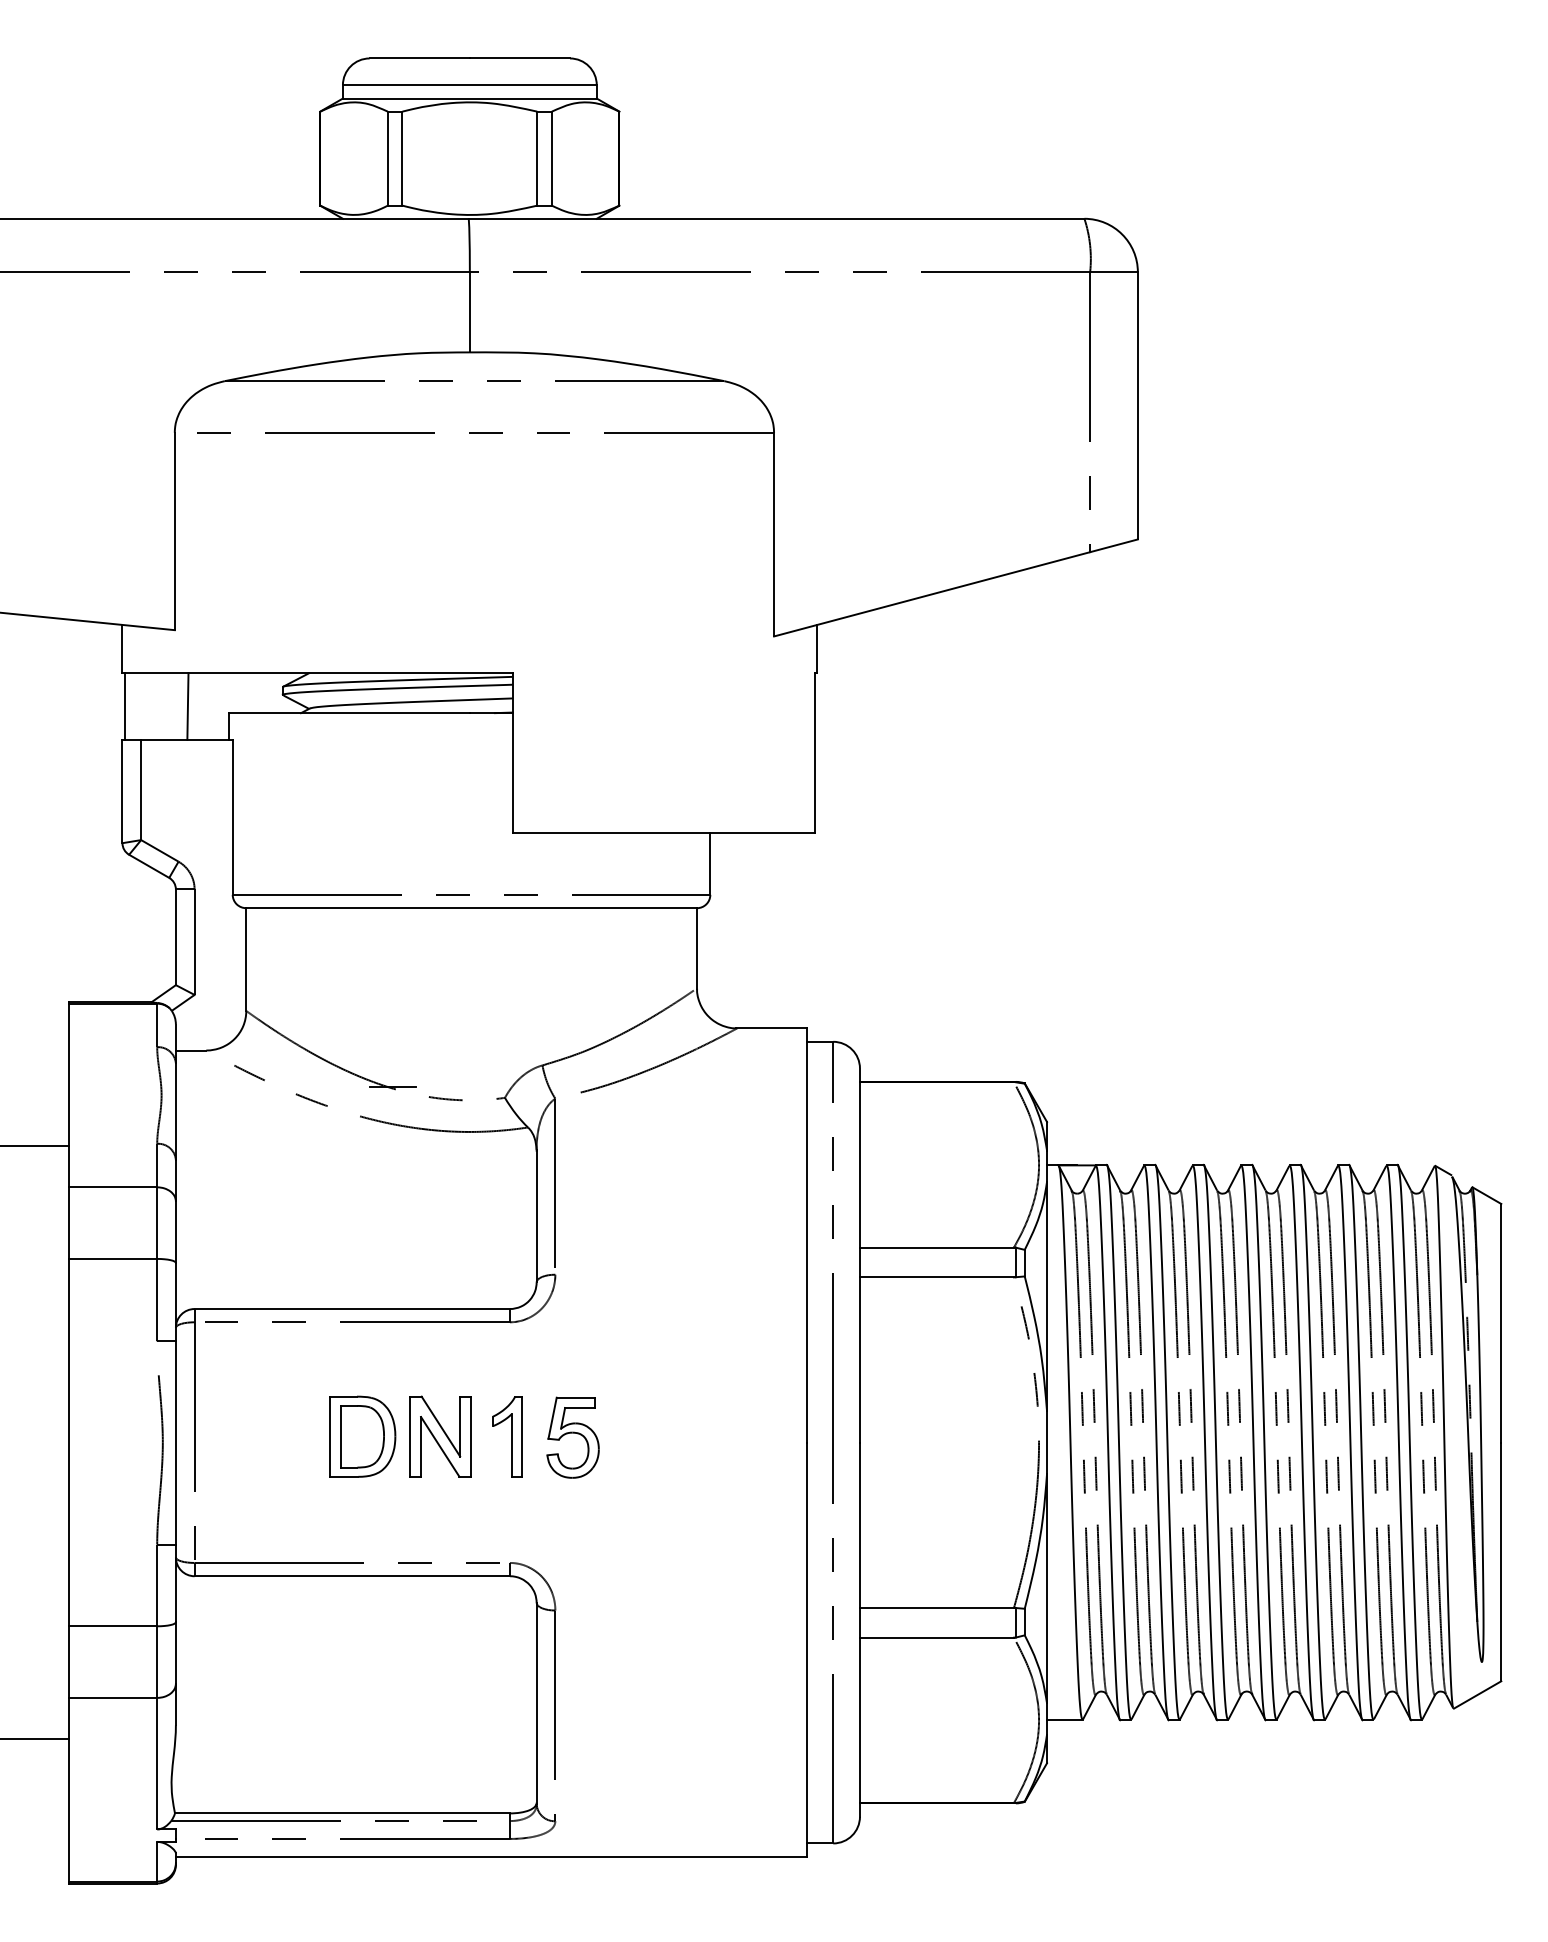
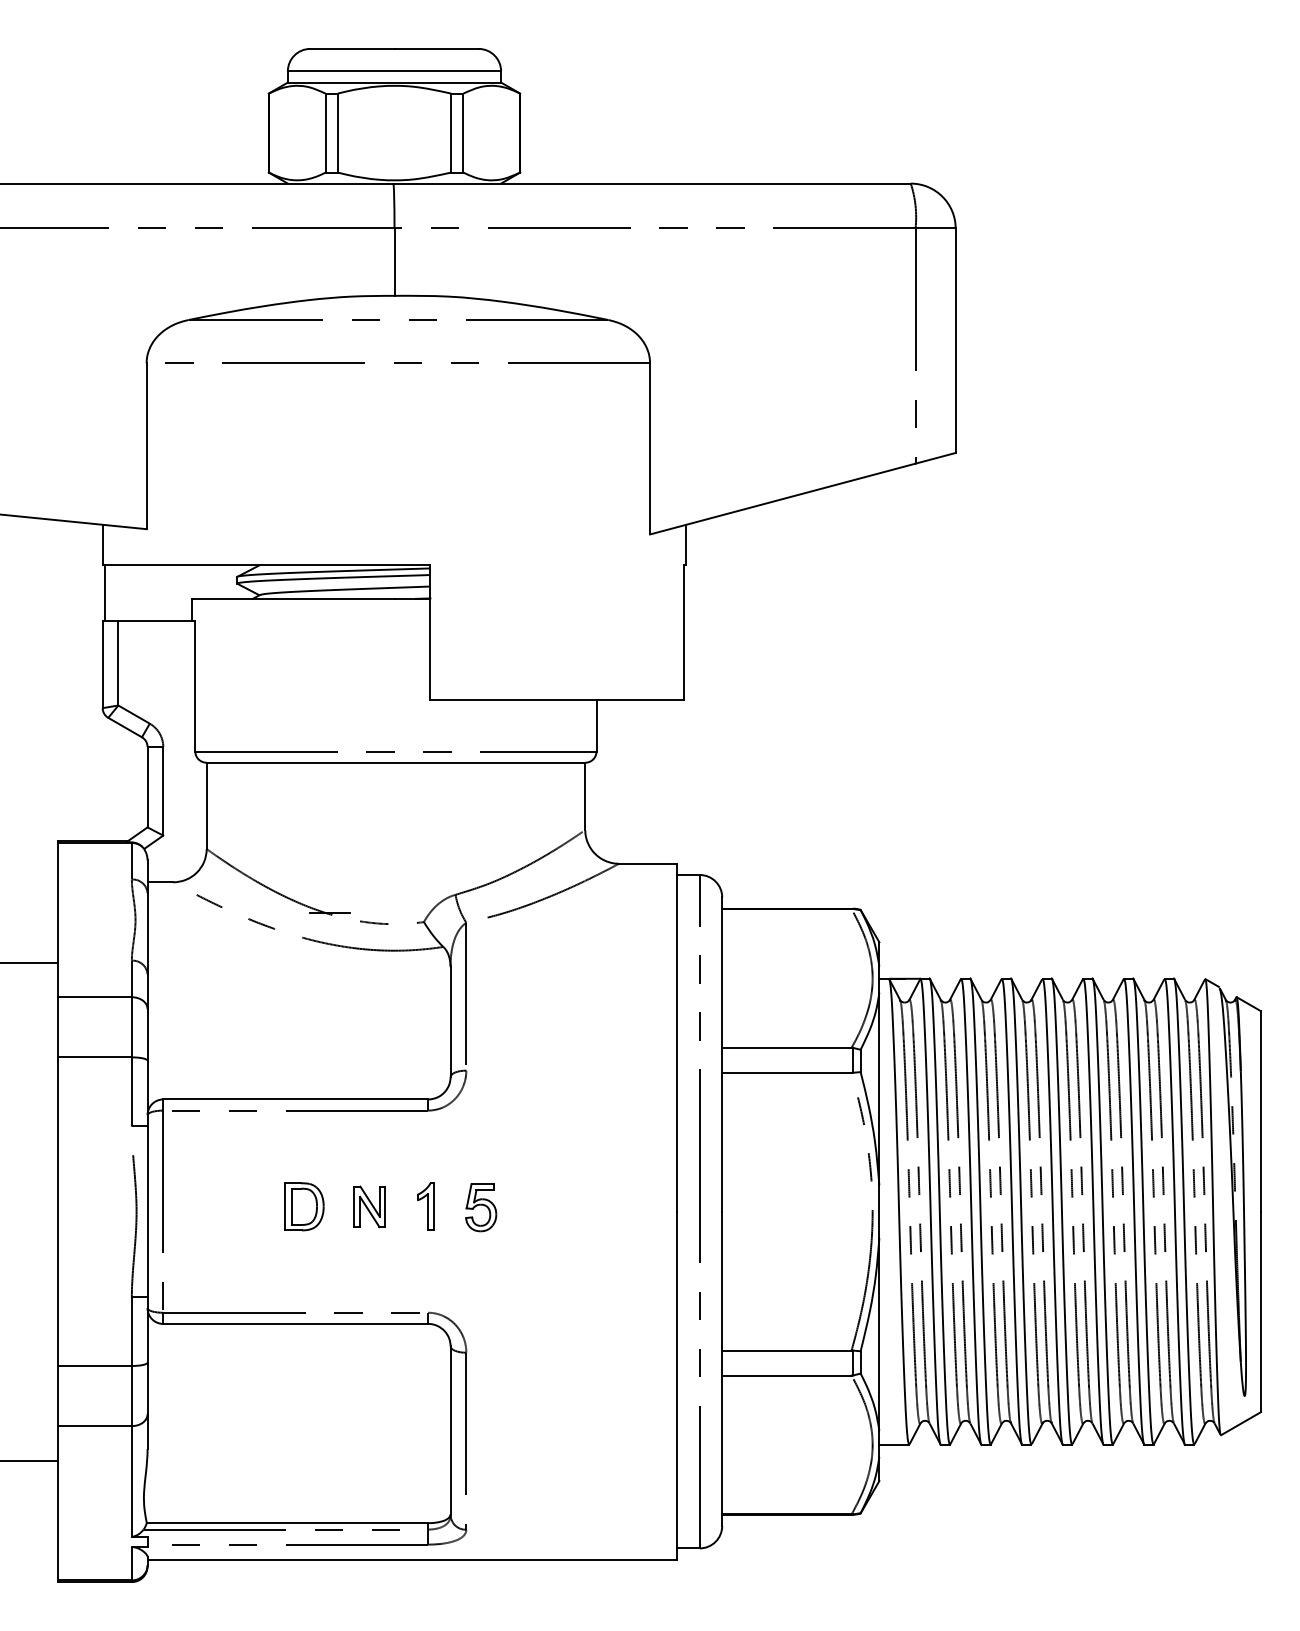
line: (187, 706) -> (157, 593), removed
part: (362, 1436) -> (304, 1206), size x0.7
part: (440, 1436) -> (369, 1206), size x0.6
part: (506, 1436) -> (425, 1206), size x0.7
part: (572, 1437) -> (480, 1207), size x0.7

